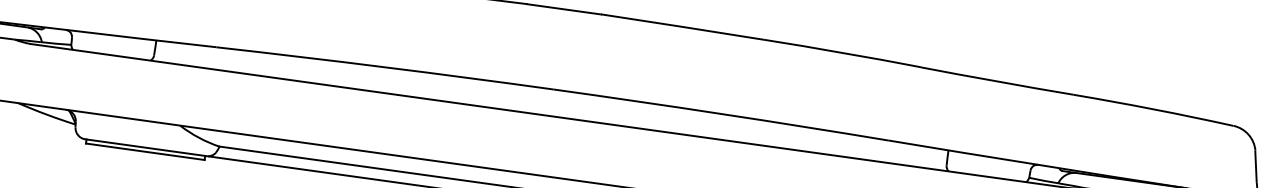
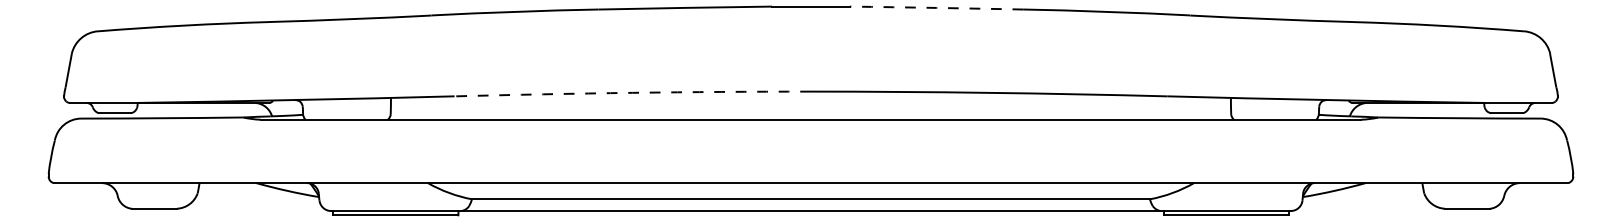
arc: (682, 26) -> (936, 7), solid -> dashed
arc: (384, 66) -> (632, 92), solid -> dashed

